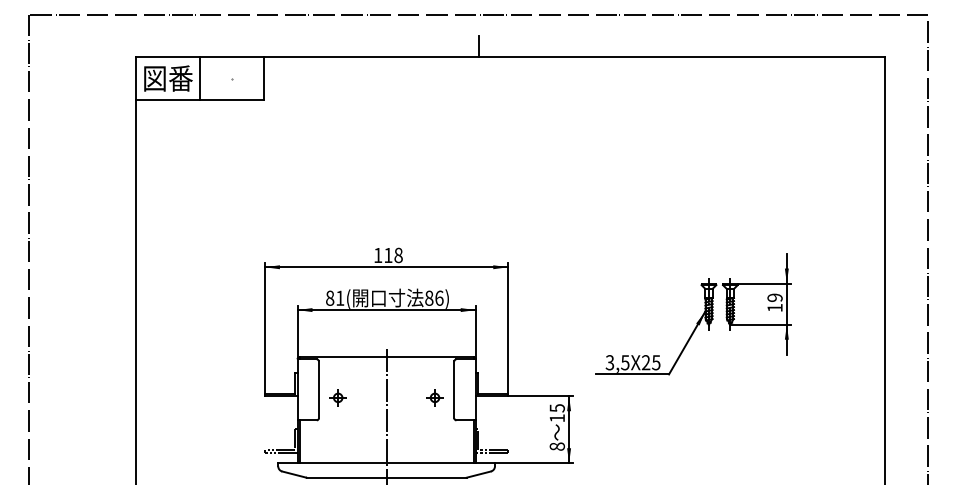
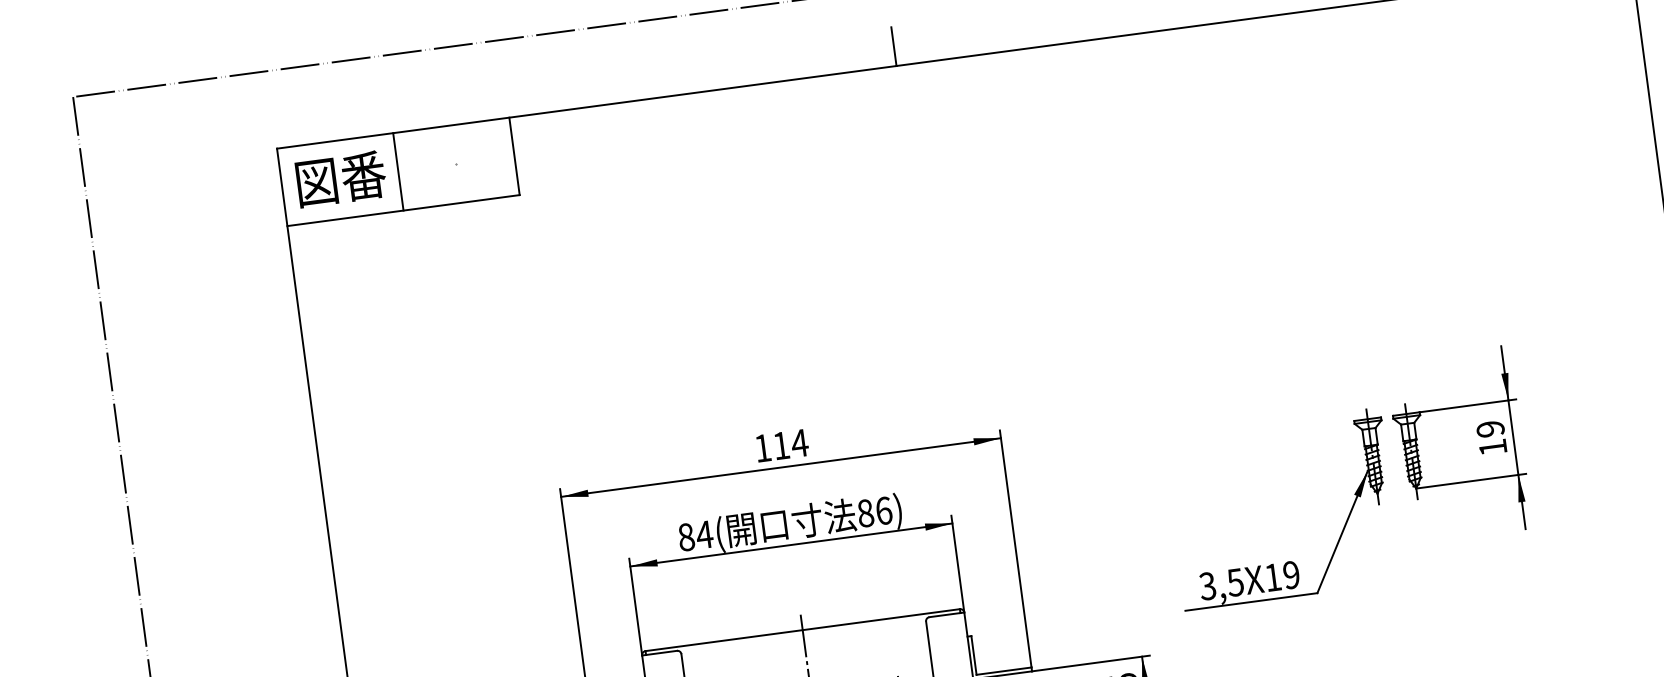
text: (398, 255) -> (799, 443), 118 -> 114
text: (339, 297) -> (703, 533), 81( -> 84(
text: (650, 362) -> (1281, 576), 3,5X25 -> 3,5X19

